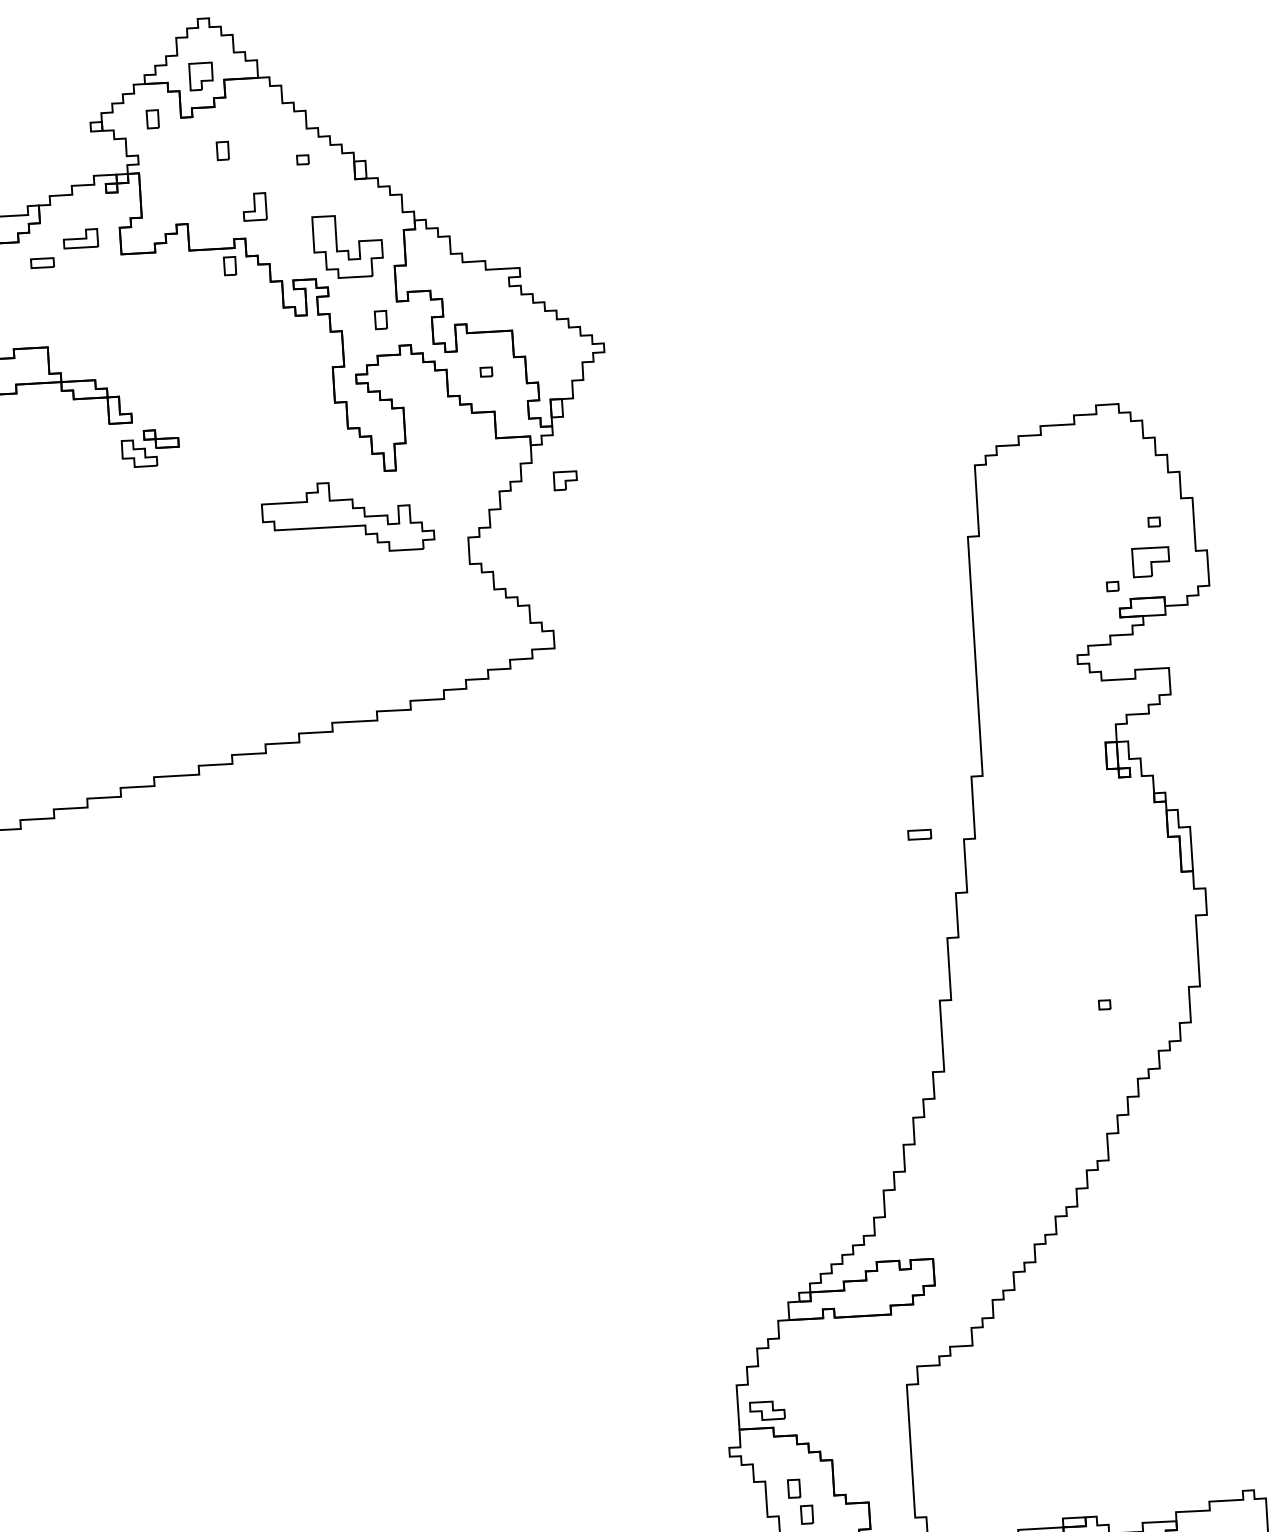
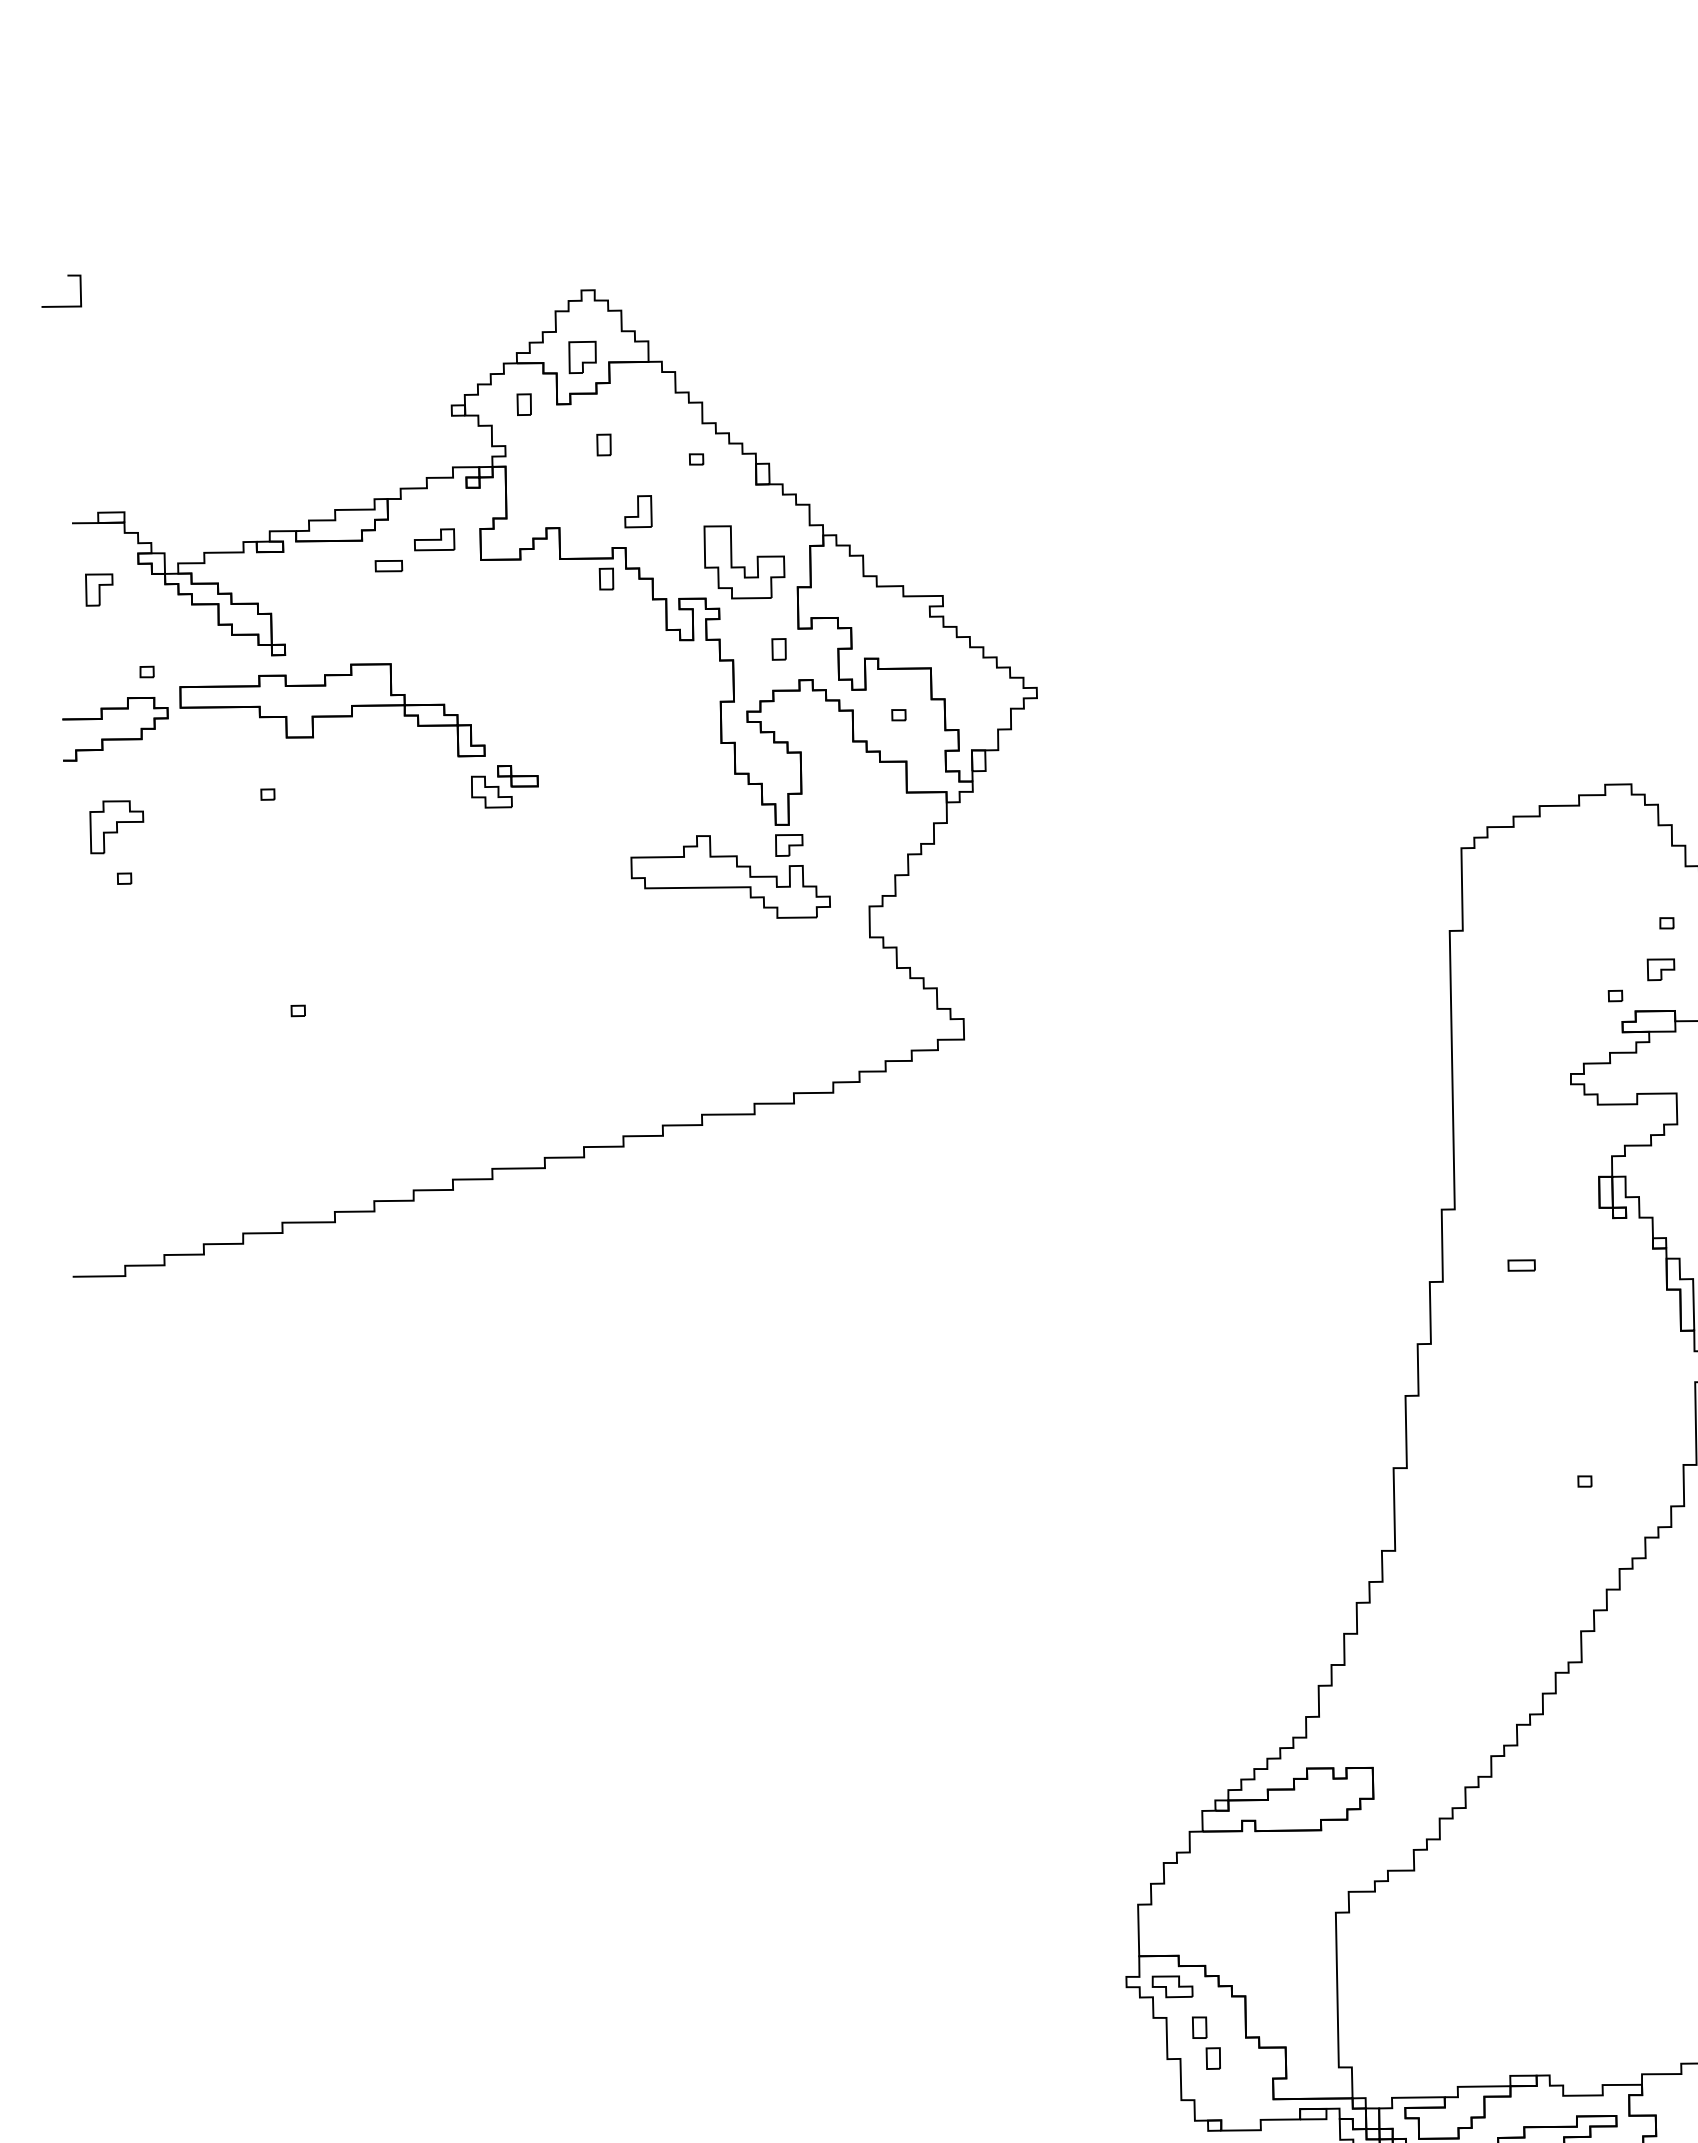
part: (565, 480) -> (789, 845), moved
part: (1150, 562) -> (1660, 969), size x0.62
part: (919, 834) -> (1521, 1265), moved
part: (767, 1410) -> (1172, 1986), moved

